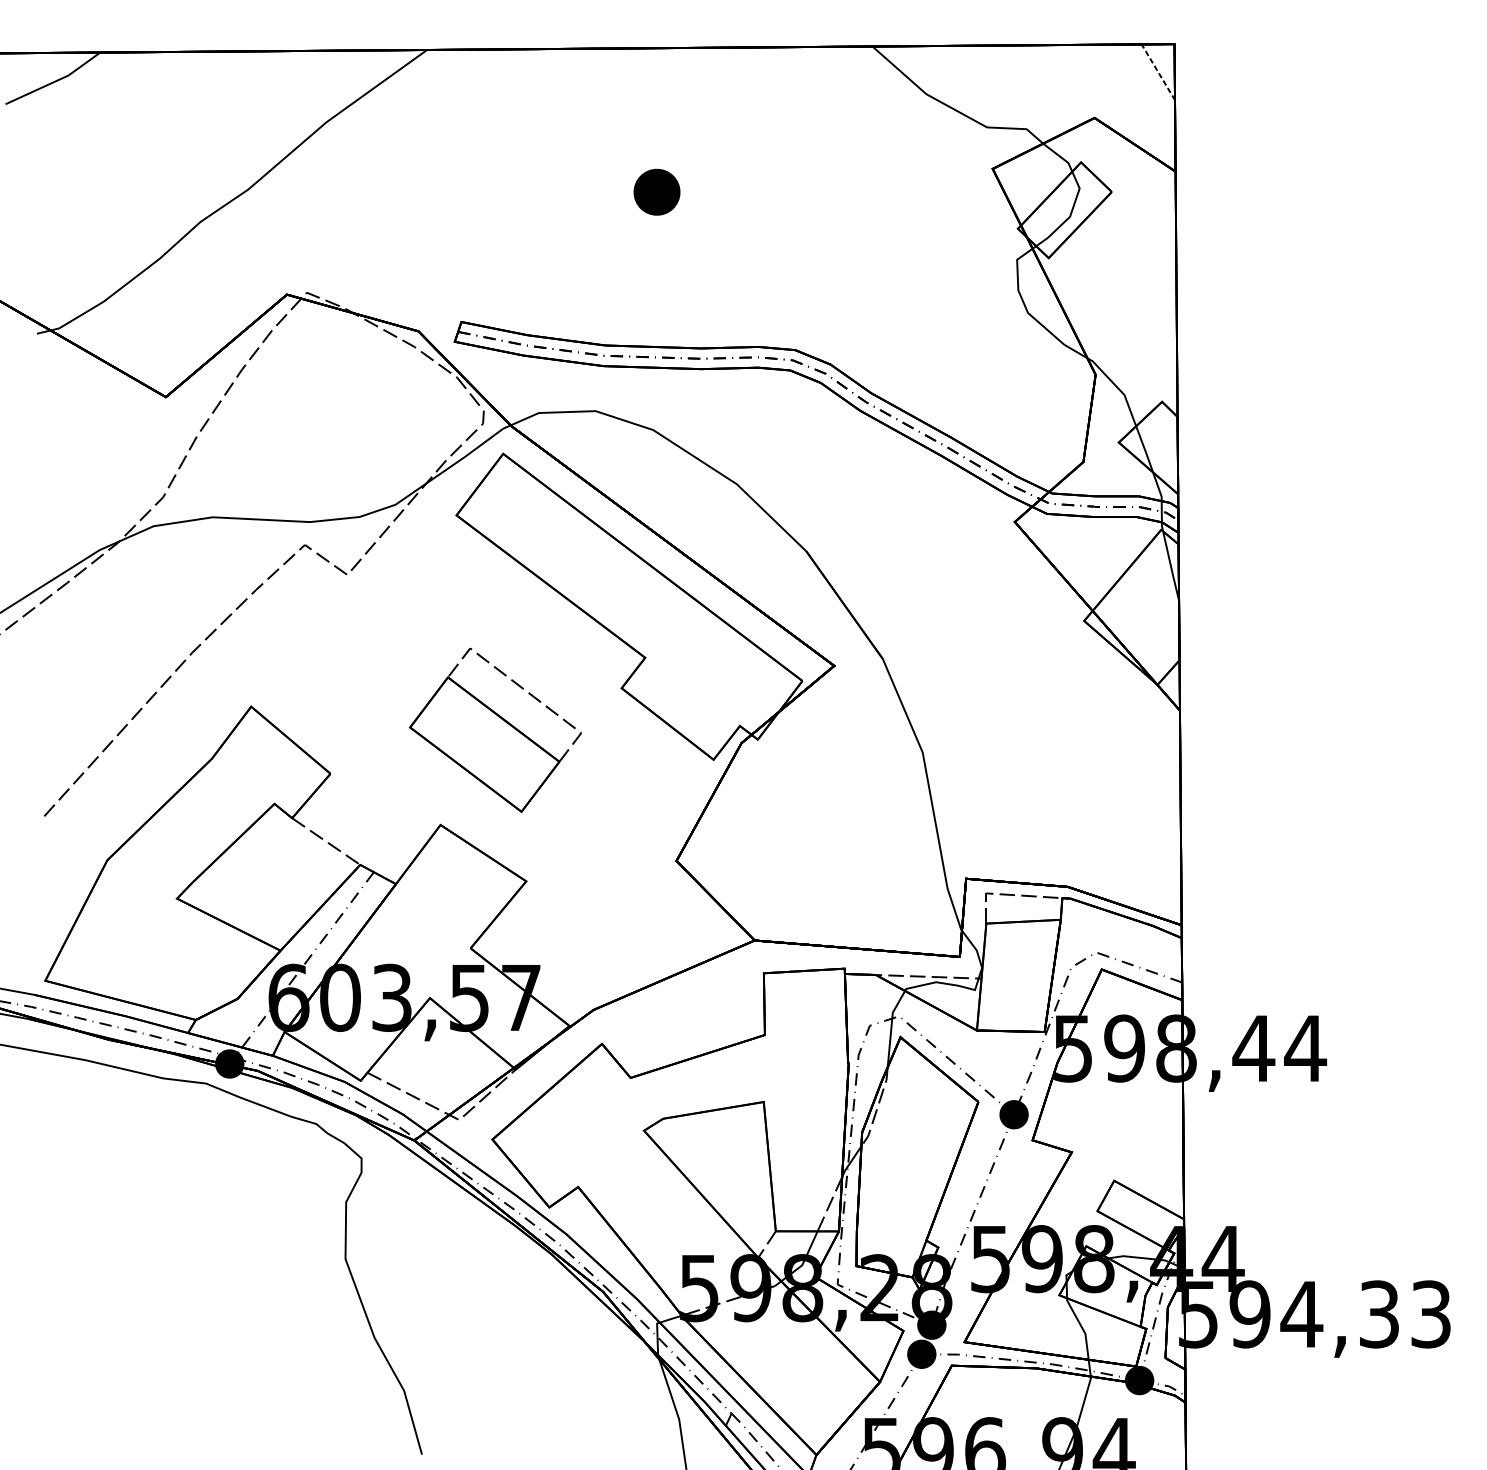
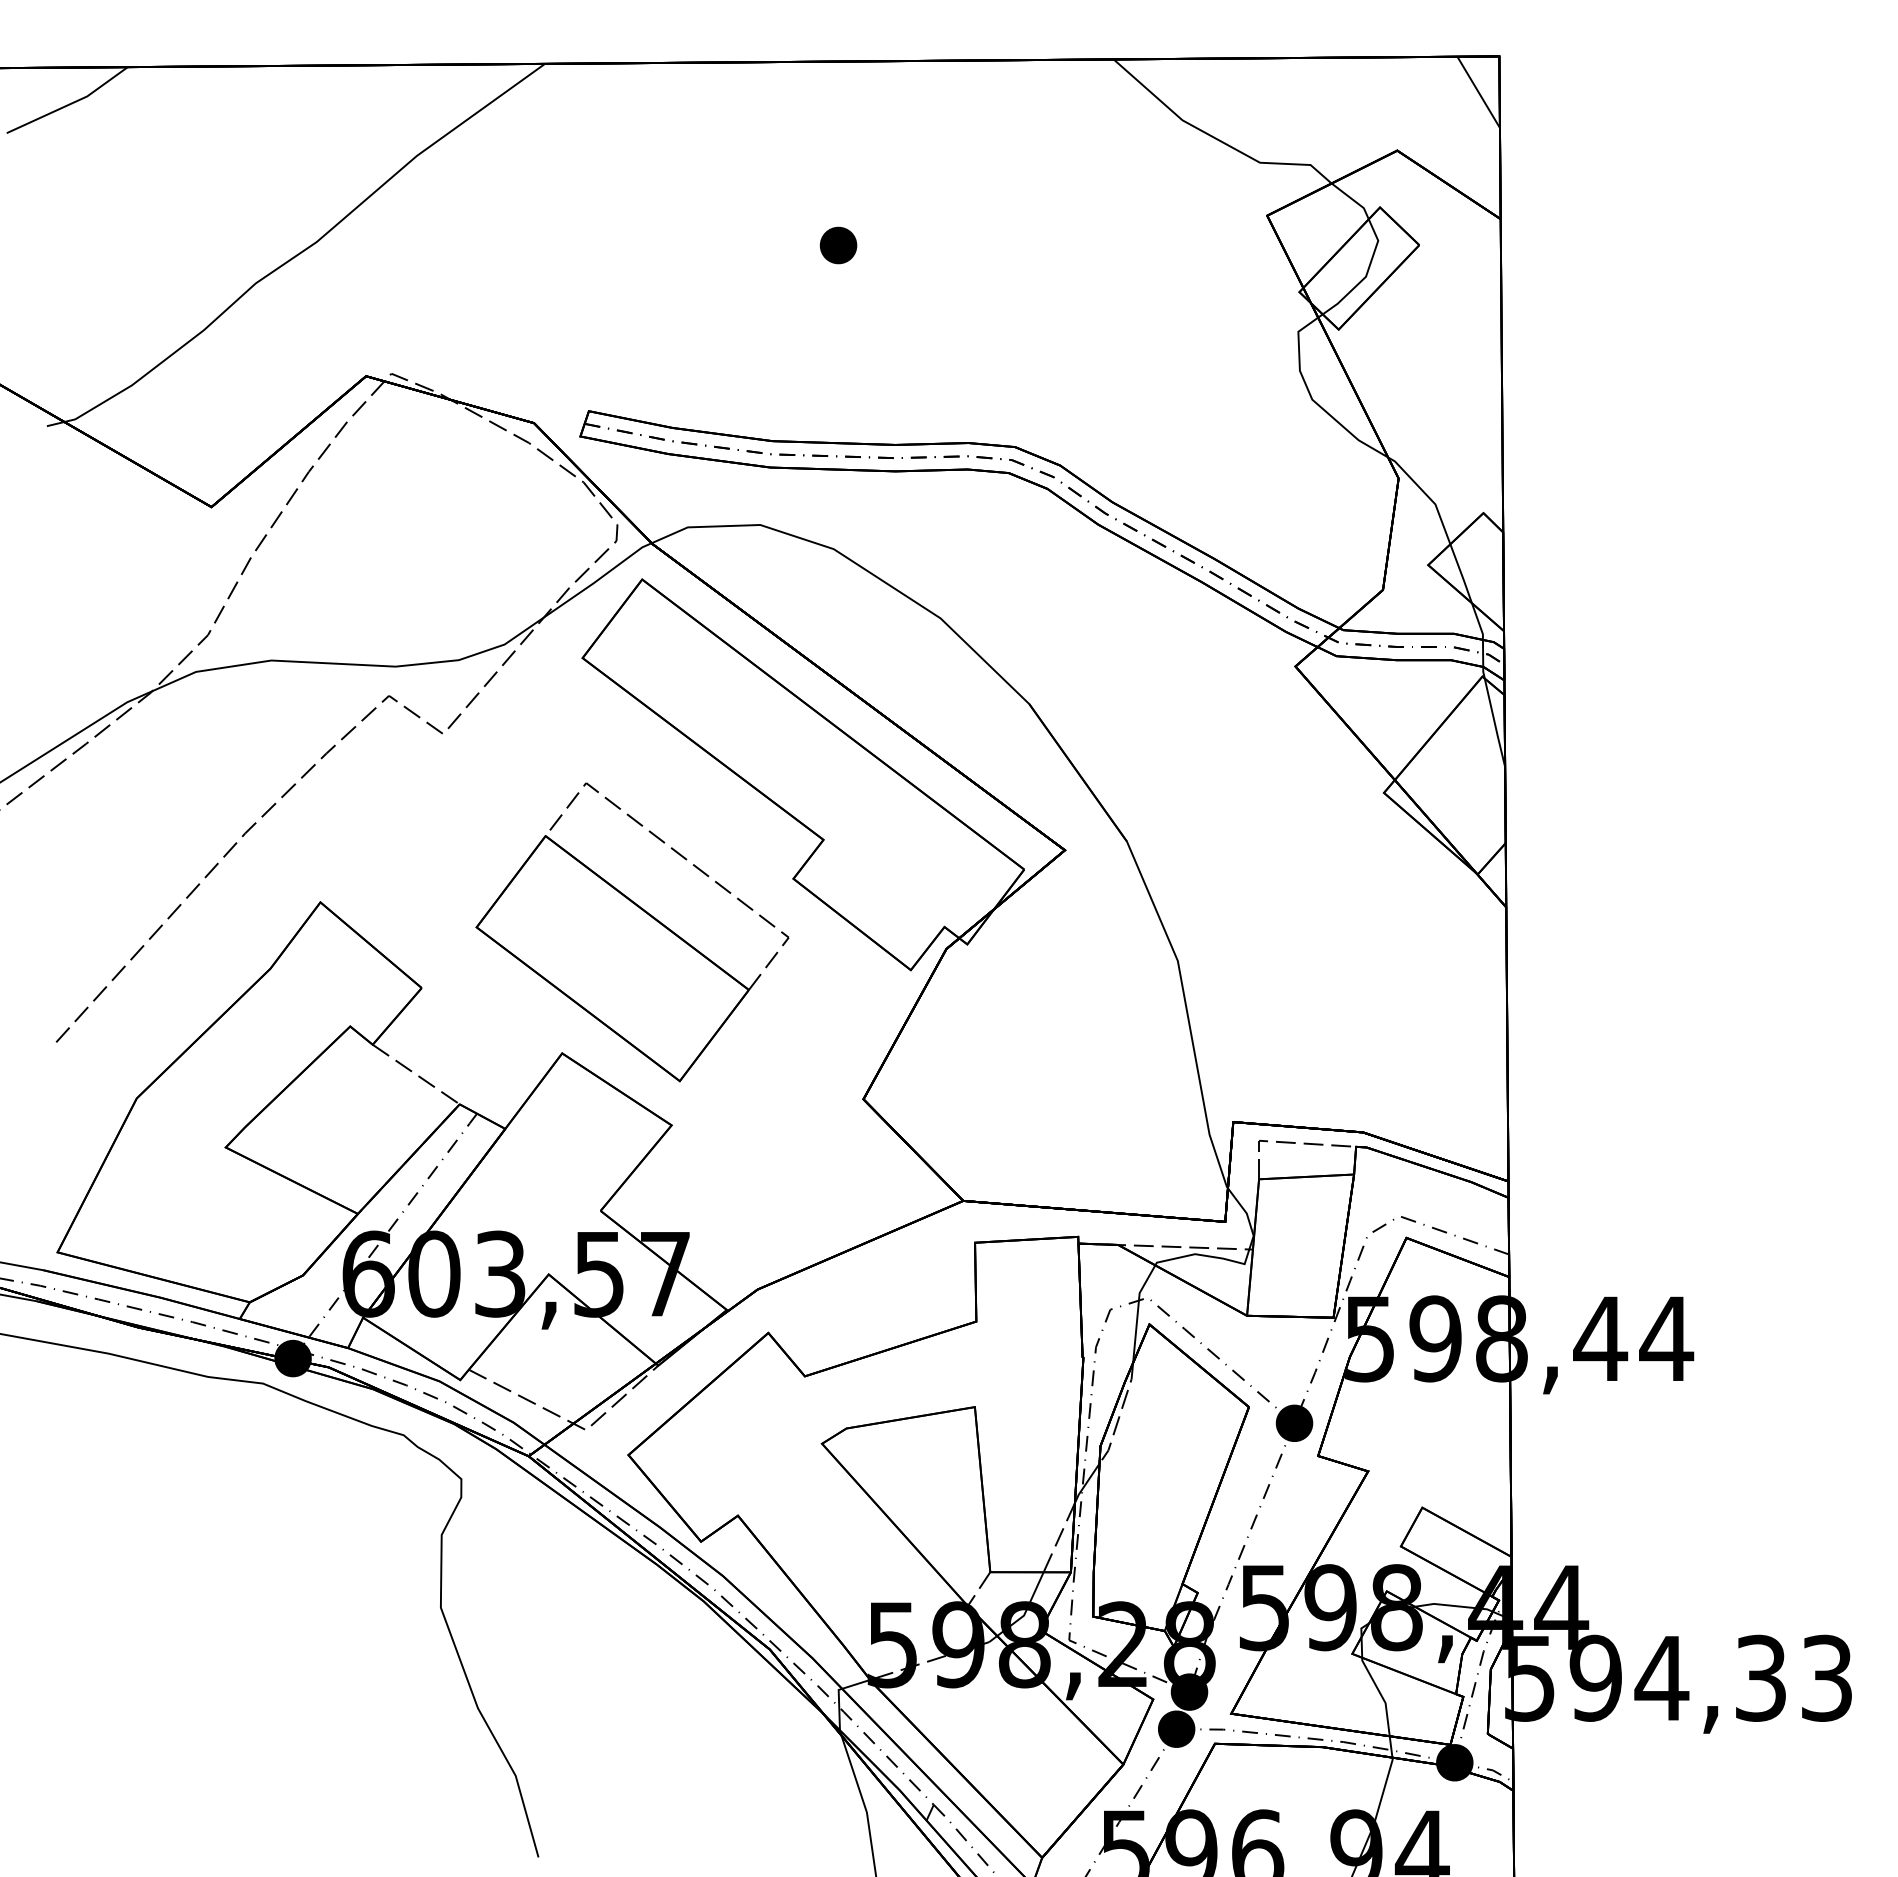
line: (1158, 71) -> (1478, 91), dashed -> solid
part: (656, 192) -> (838, 245), size x0.62
part: (495, 730) -> (632, 932), size x1.43

